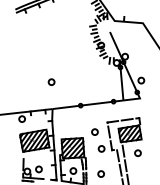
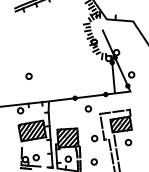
part: (51, 81) -> (28, 75), moved
part: (95, 131) -> (88, 108), moved

